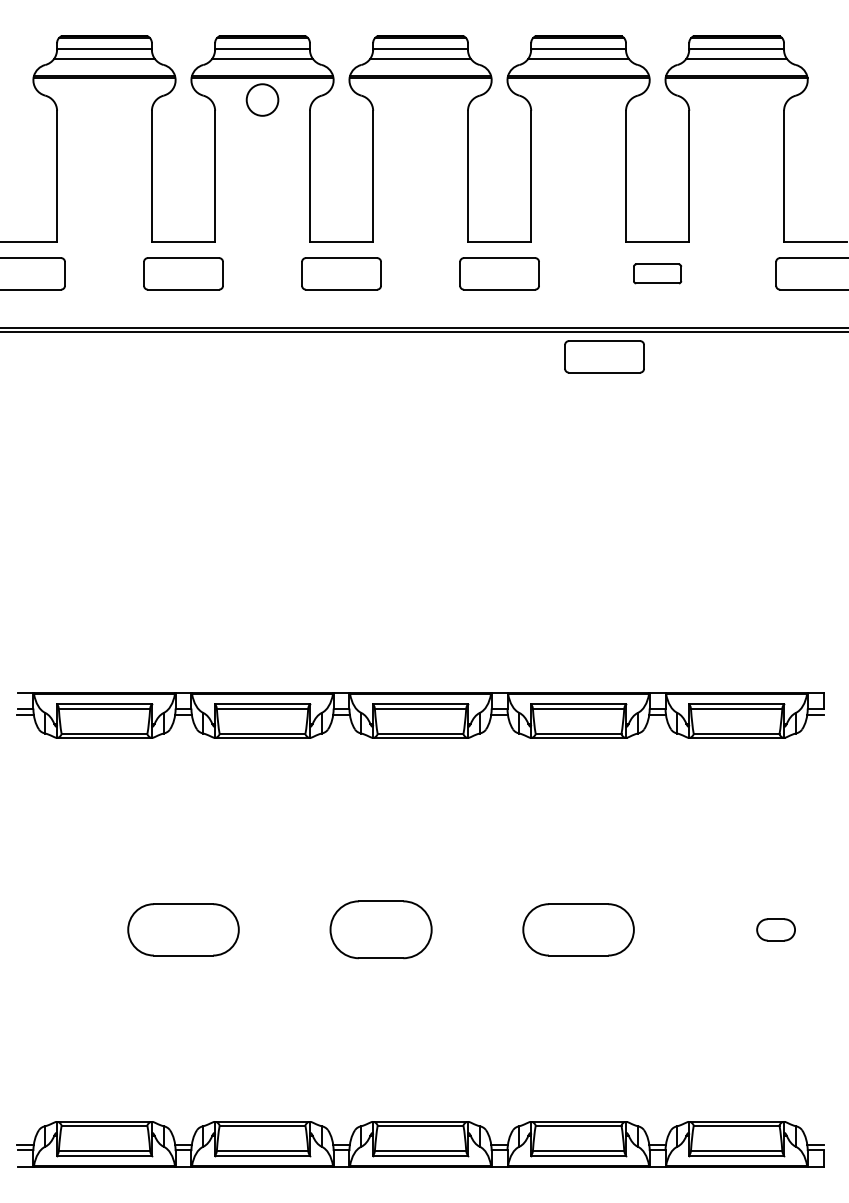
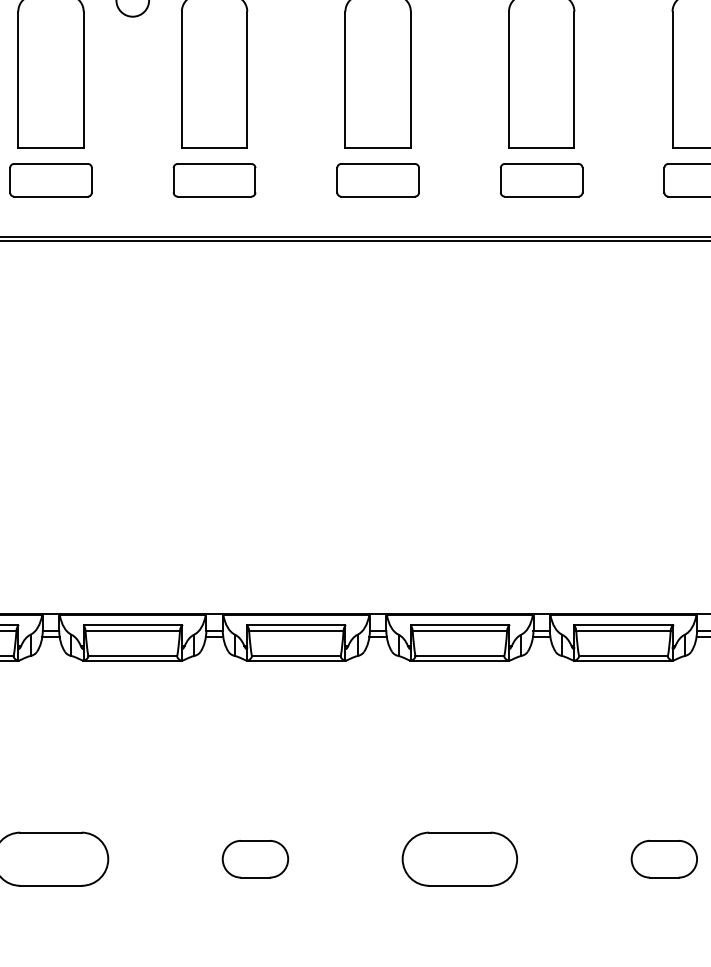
part: (657, 273) -> (541, 179), size x1.67
part: (604, 356) -> (486, 265), removed
part: (380, 929) -> (254, 858), size x0.62
part: (775, 929) -> (663, 858), size x1.67

